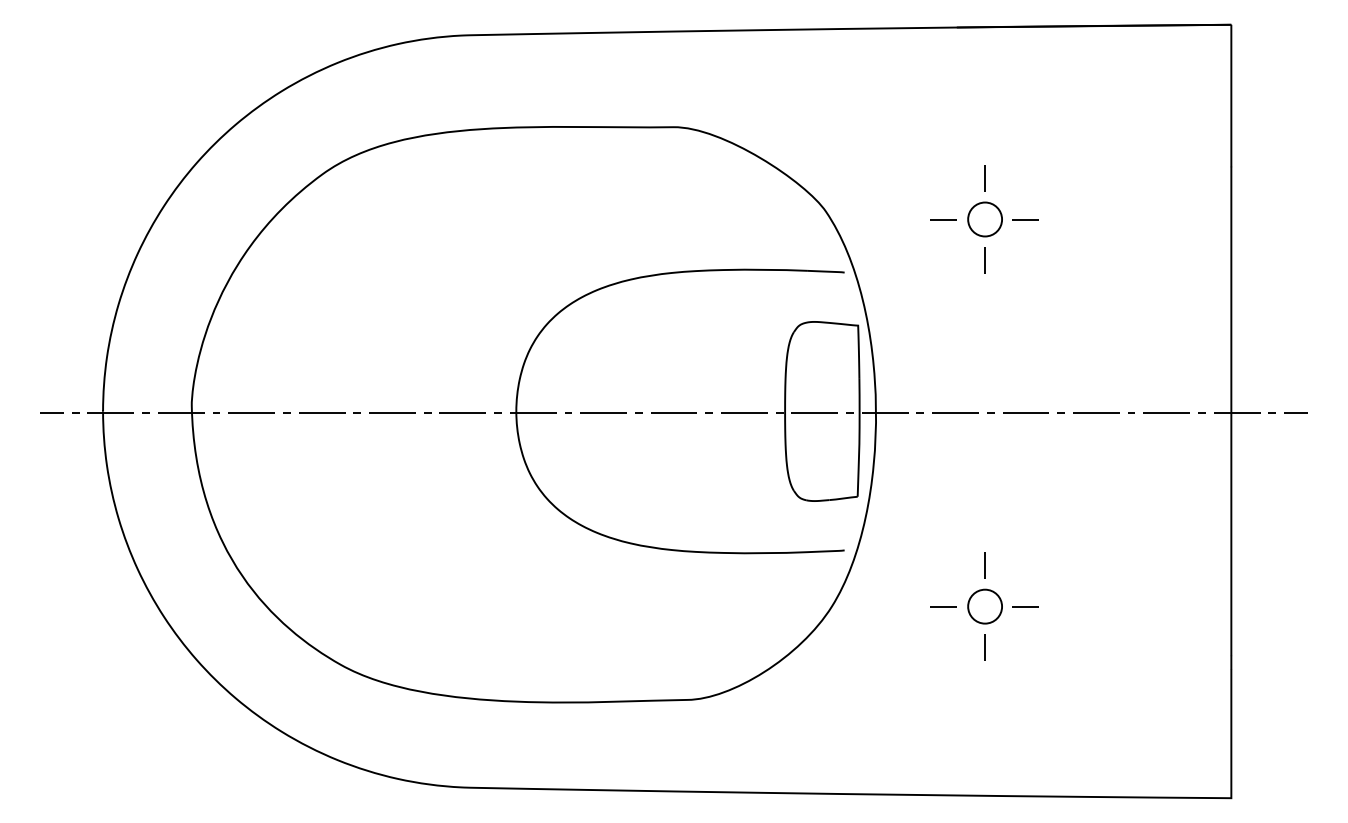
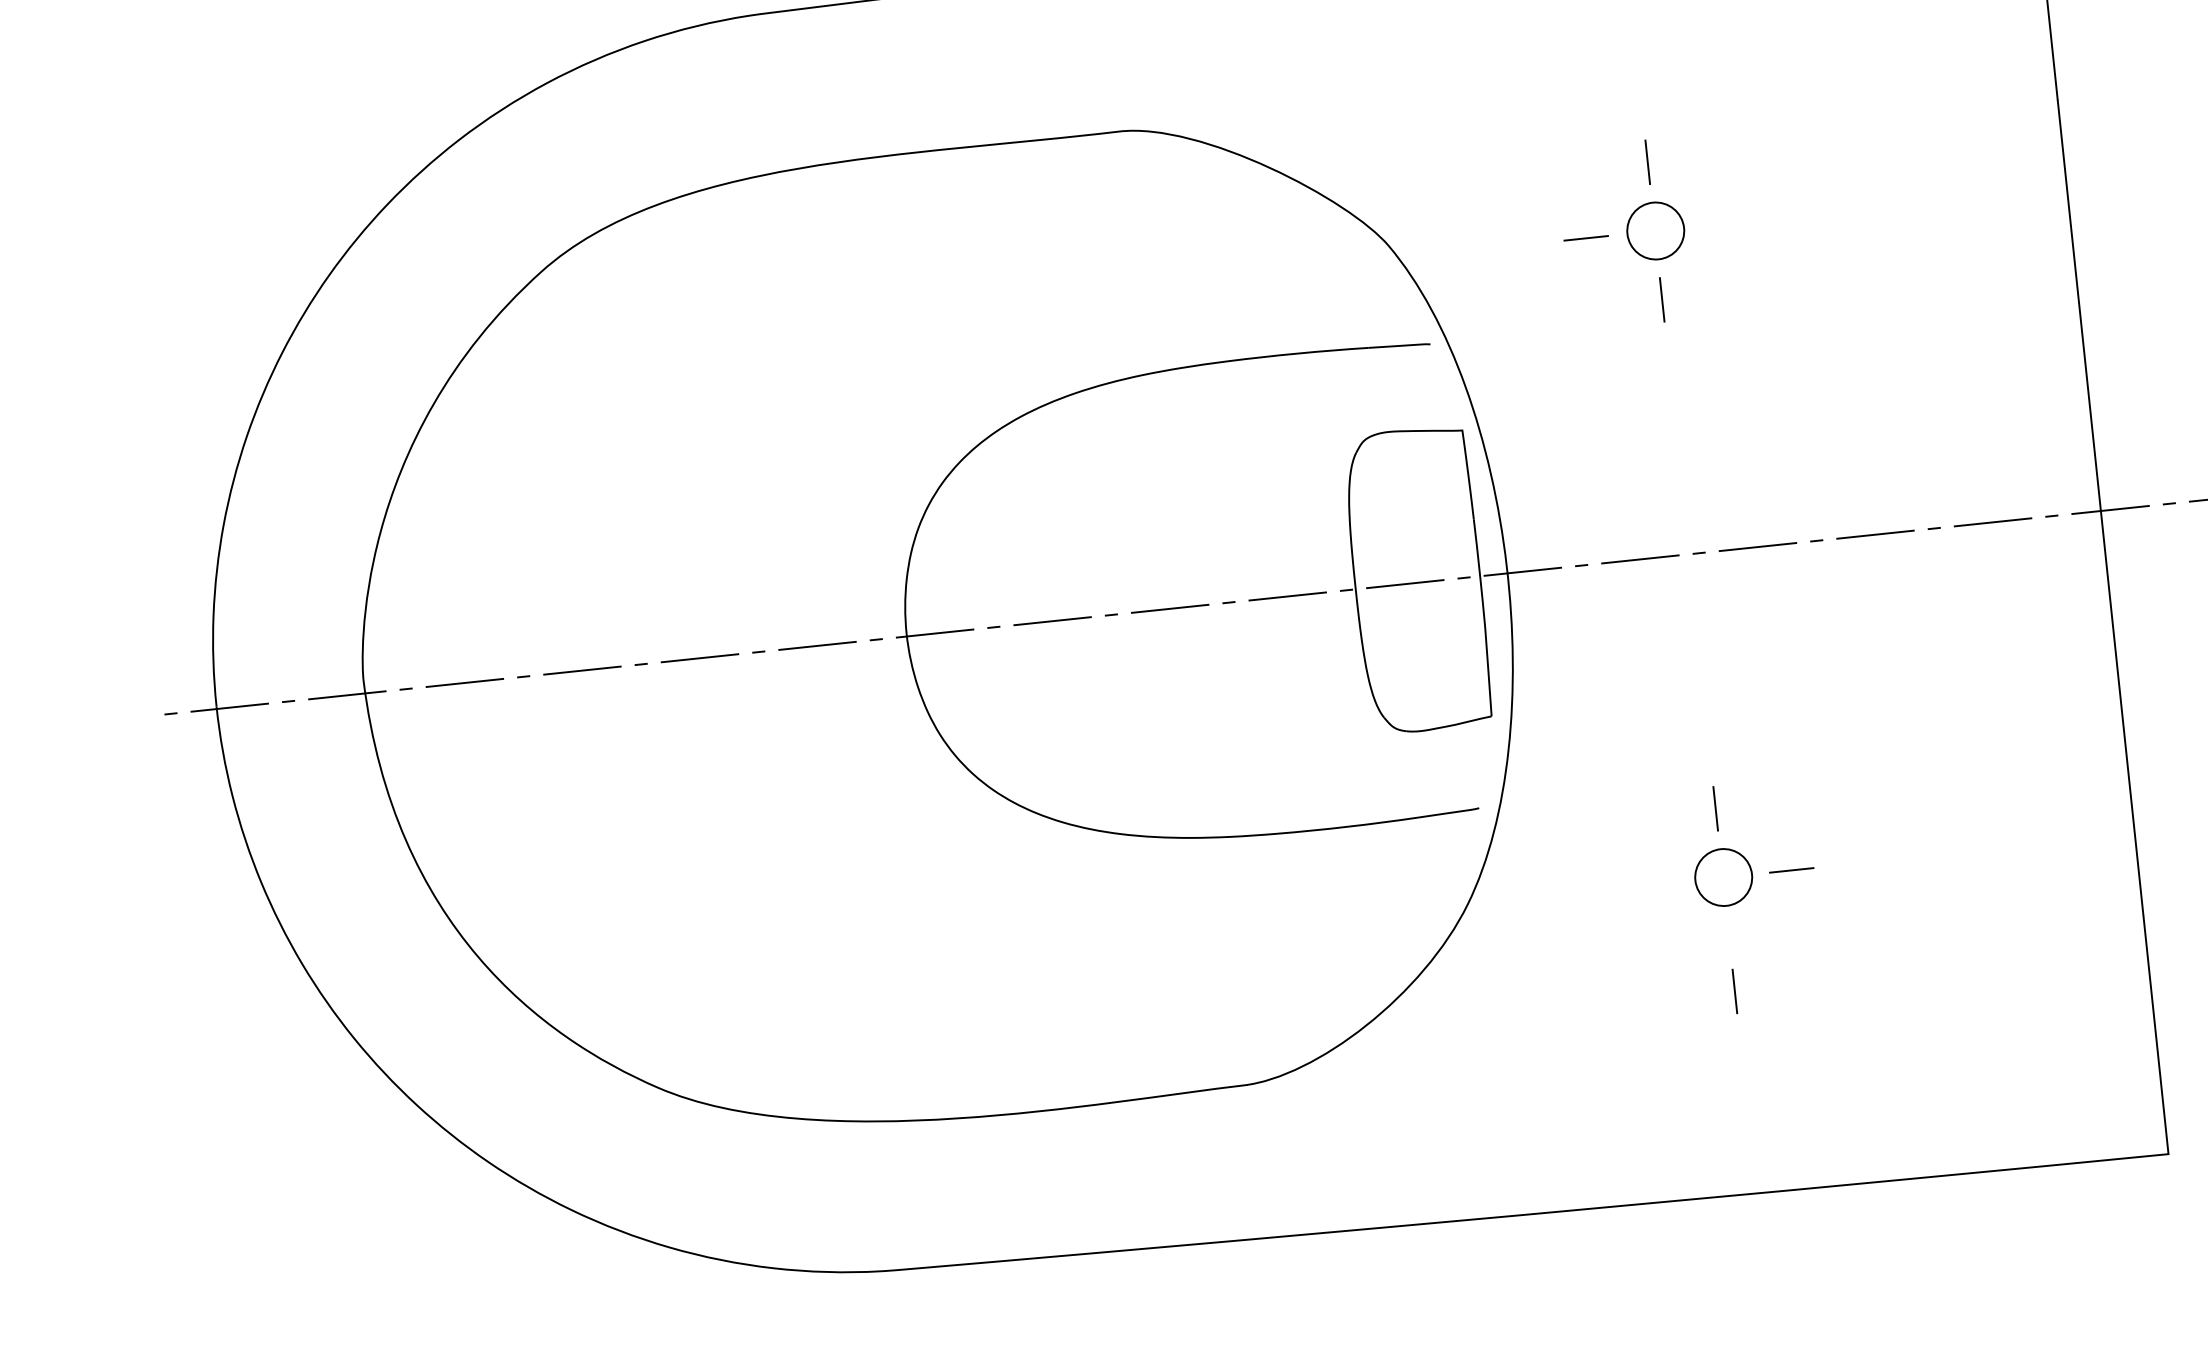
line: (1025, 219) -> (1723, 223), removed
line: (51, 412) -> (130, 717), removed
line: (943, 606) -> (1654, 884), removed
line: (984, 647) -> (1734, 990), moved

